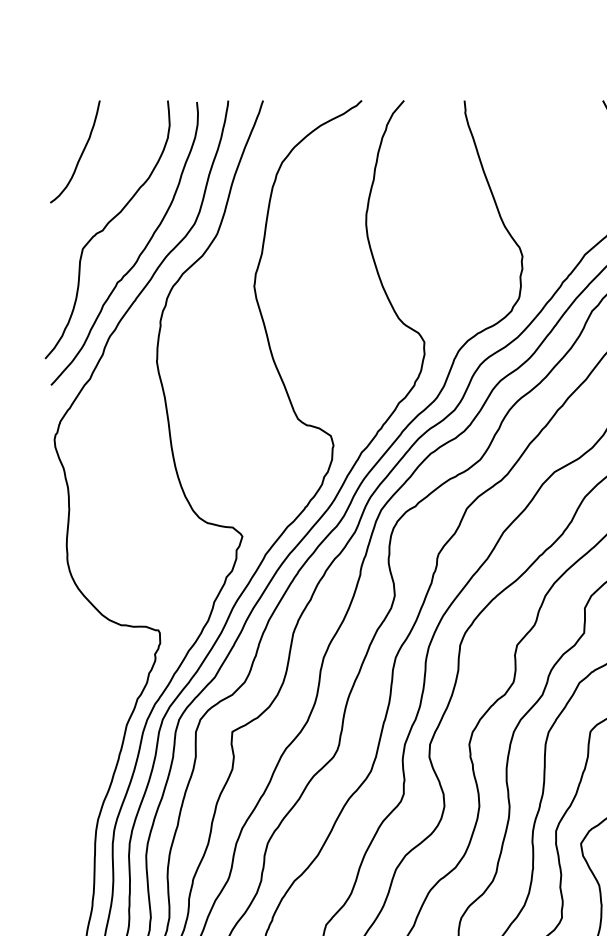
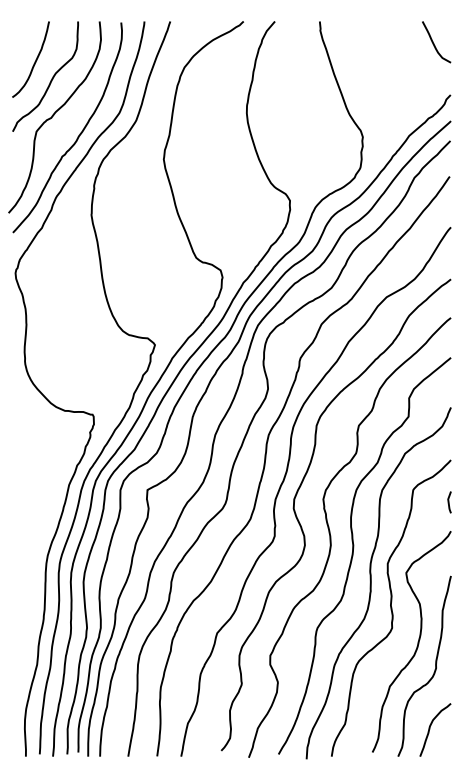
curve: (102, 177) -> (51, 78), added

